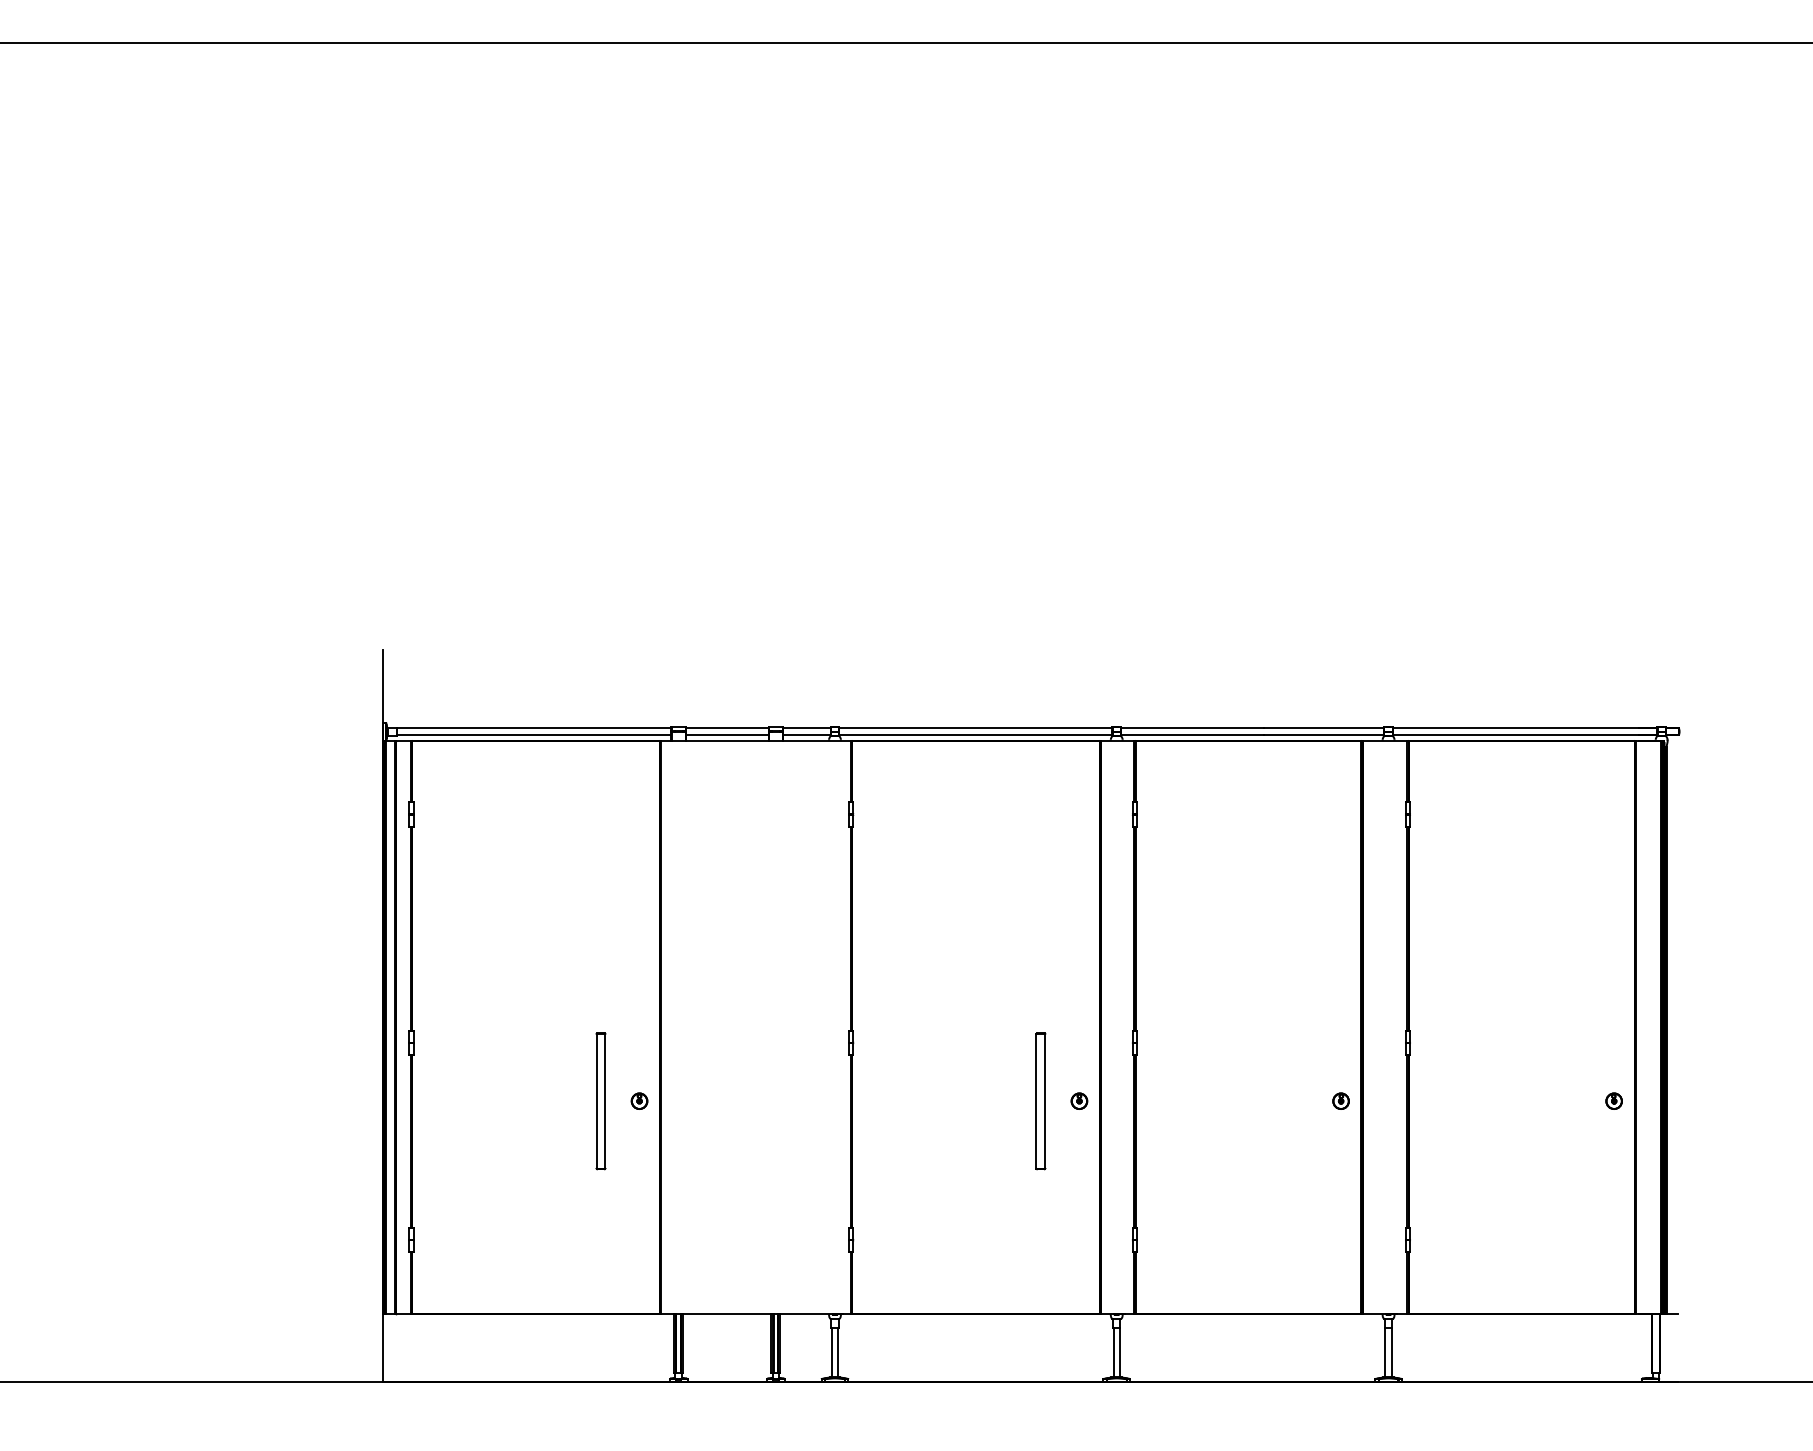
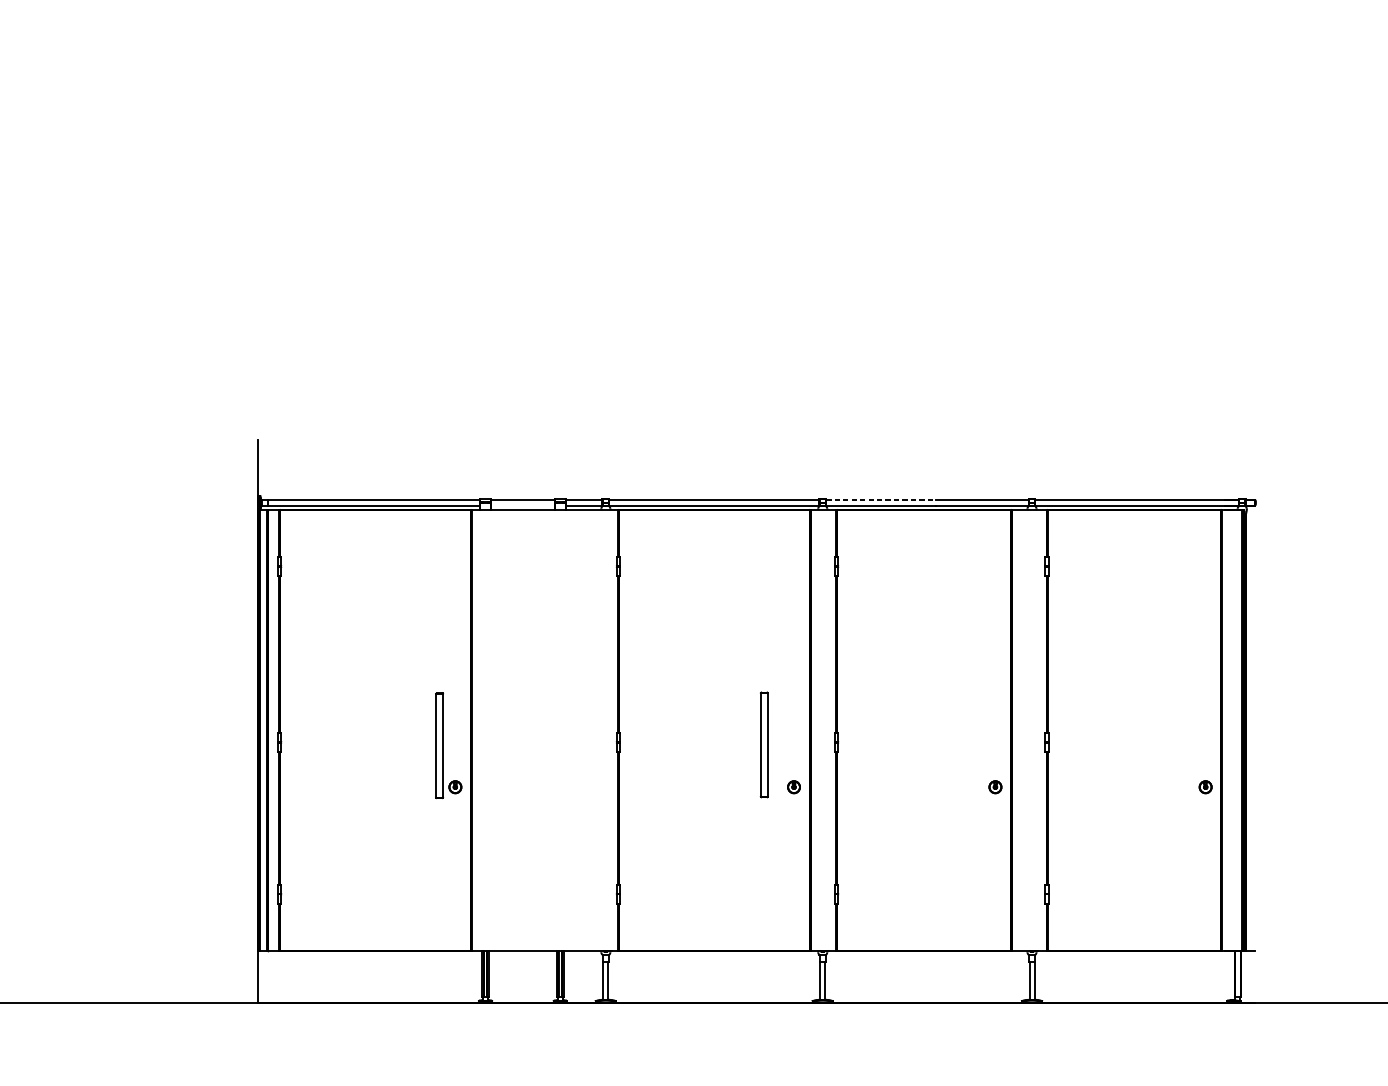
line: (1193, 728) -> (881, 500), solid -> dashed
line: (727, 735) -> (523, 505), removed
part: (600, 1101) -> (439, 745), moved
part: (1040, 1101) -> (764, 745), moved

